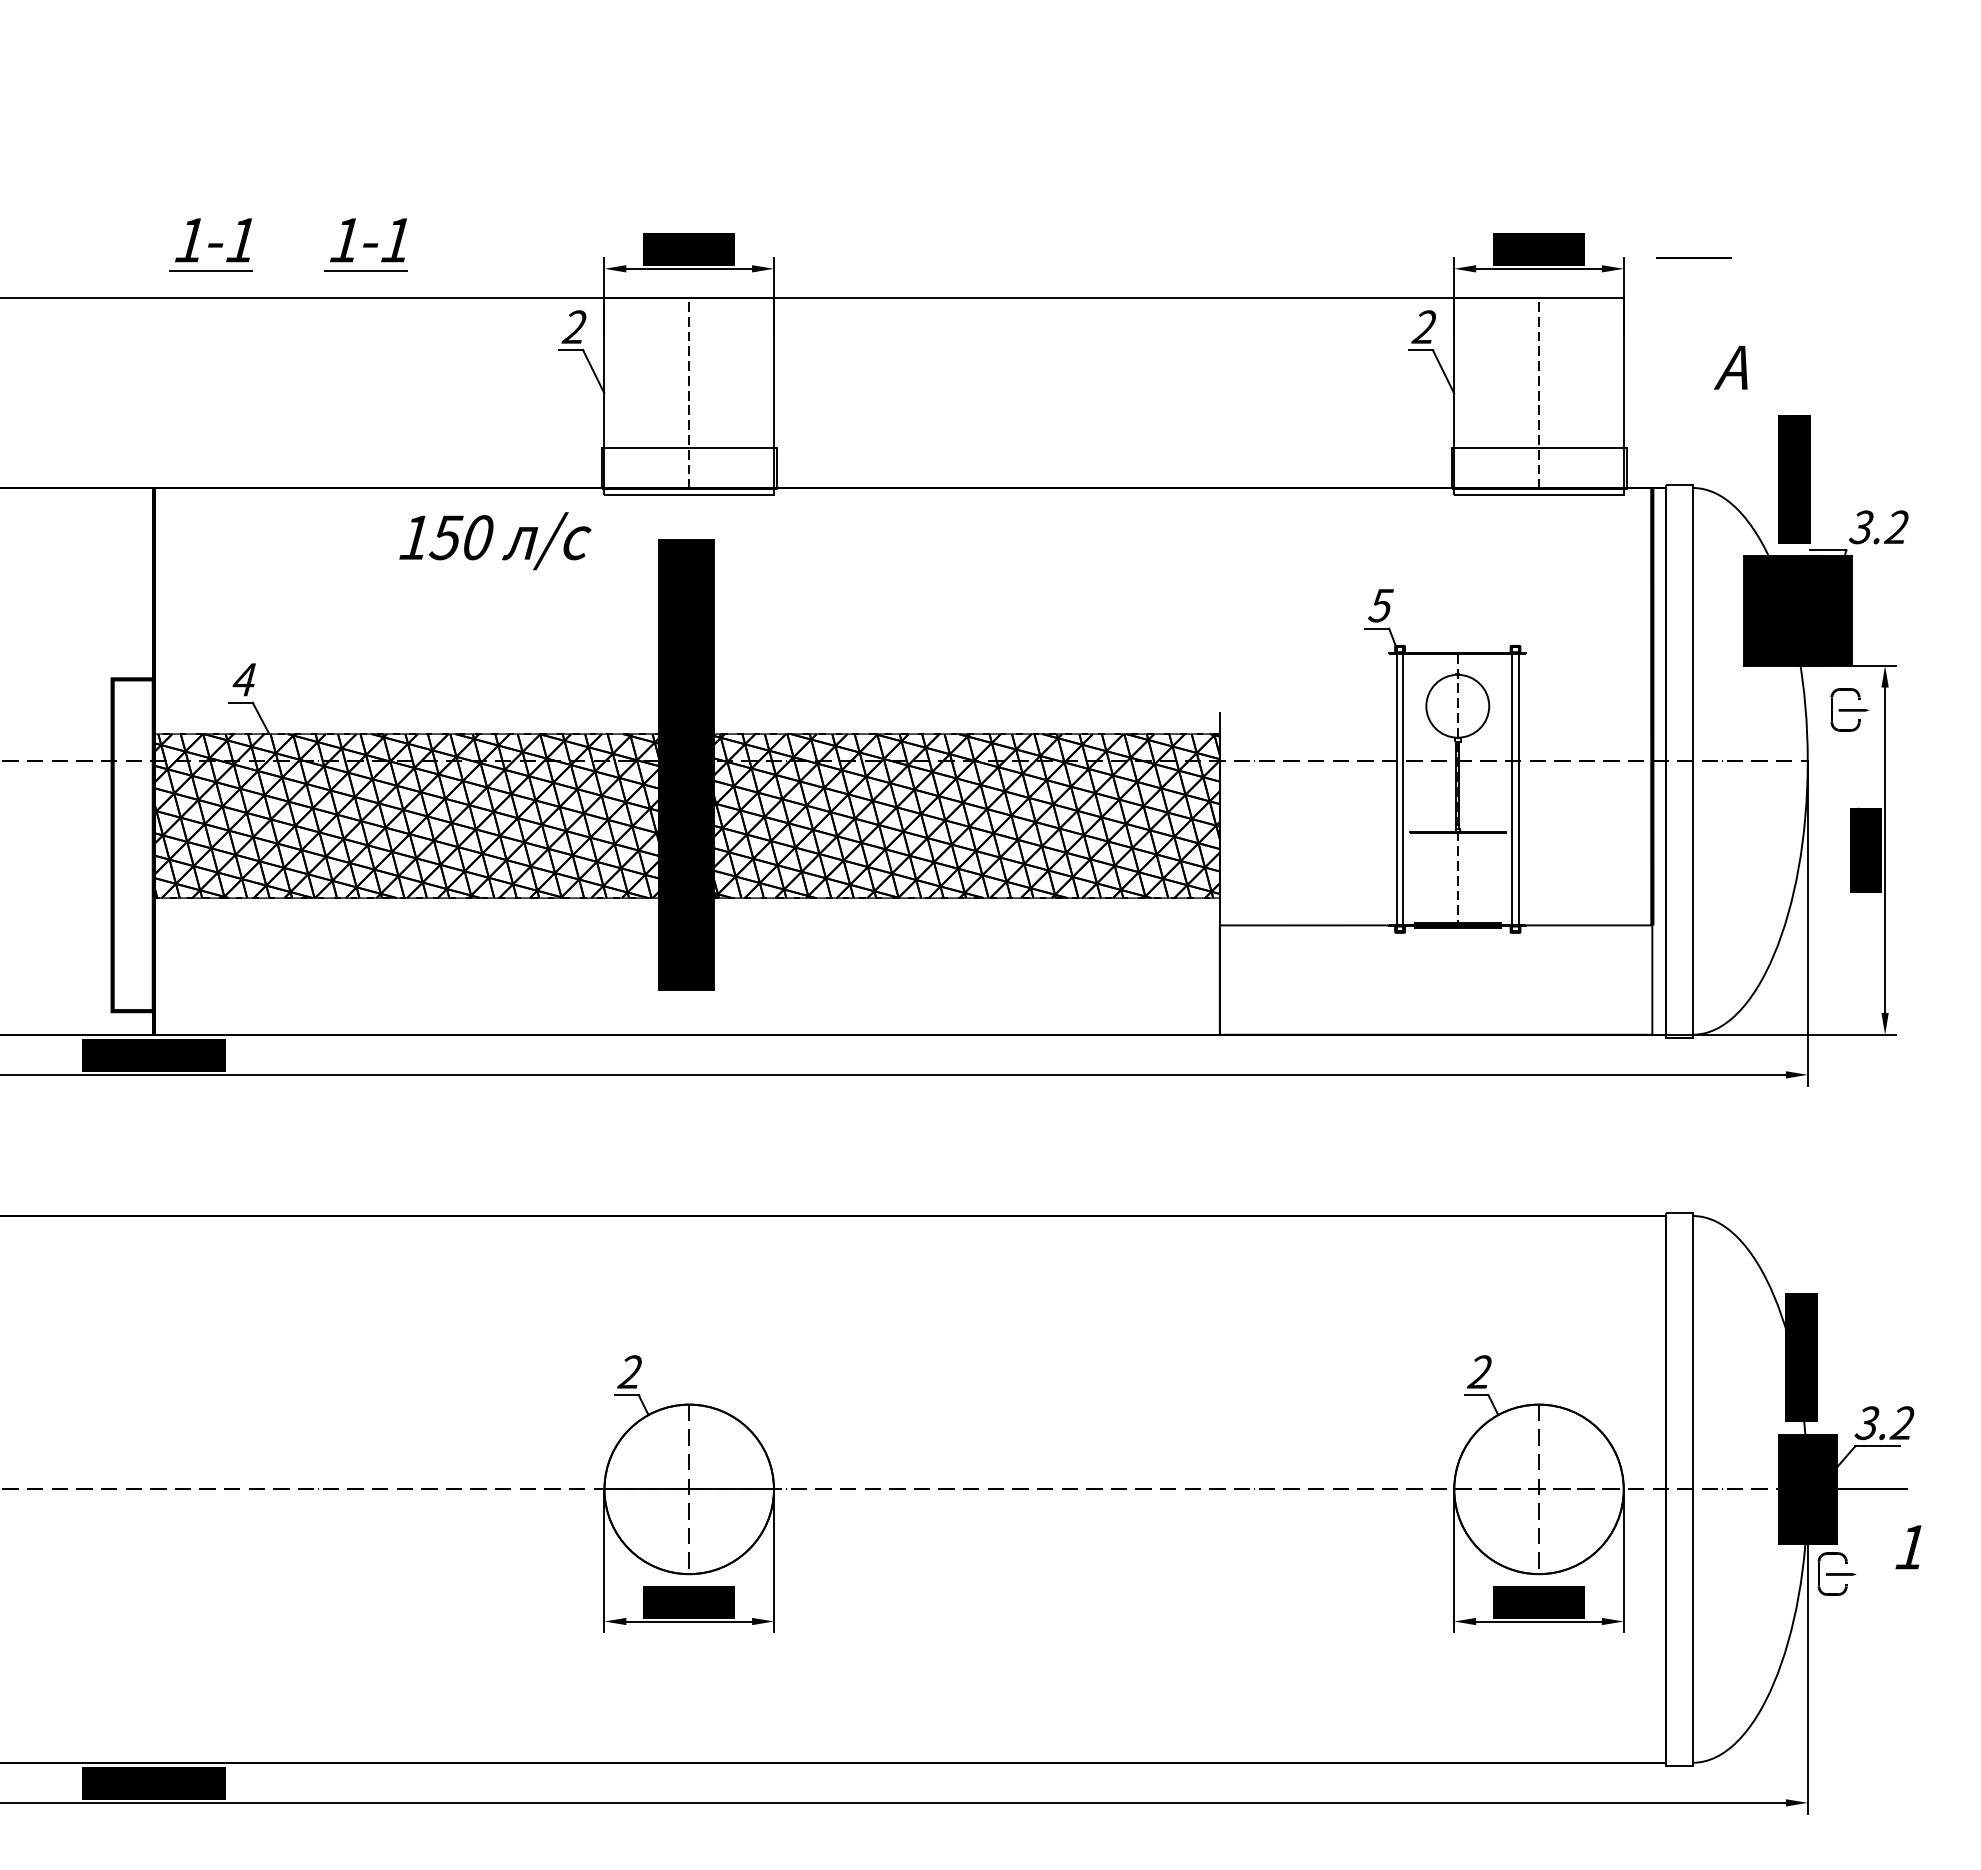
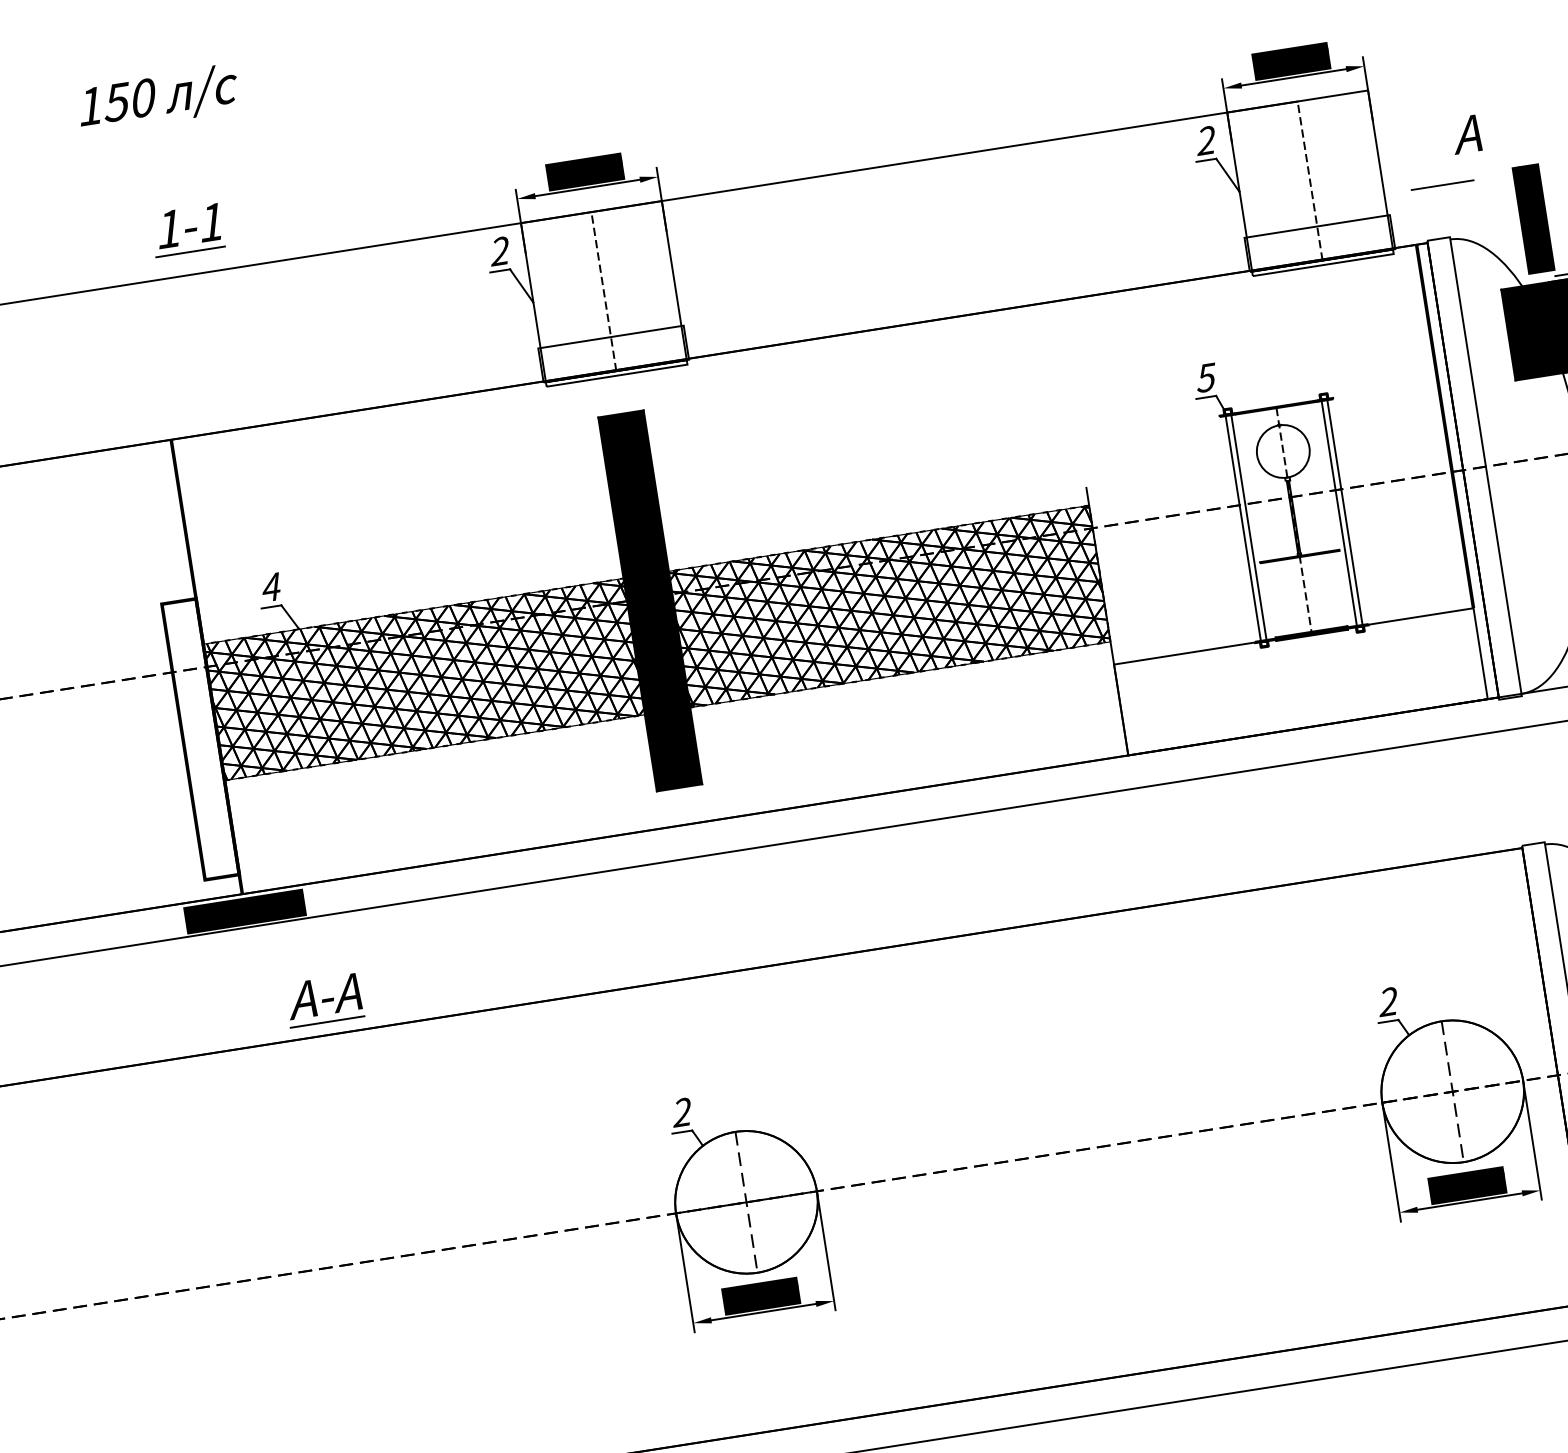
part: (365, 244) -> (315, 209), removed
line: (1693, 257) -> (1442, 184), moved
text: (495, 541) -> (158, 99), moved
part: (230, 1174) -> (324, 1000), added

